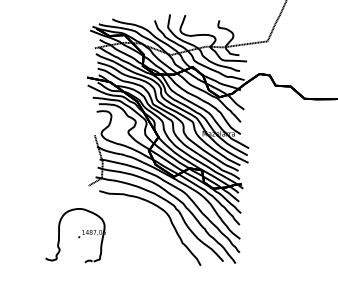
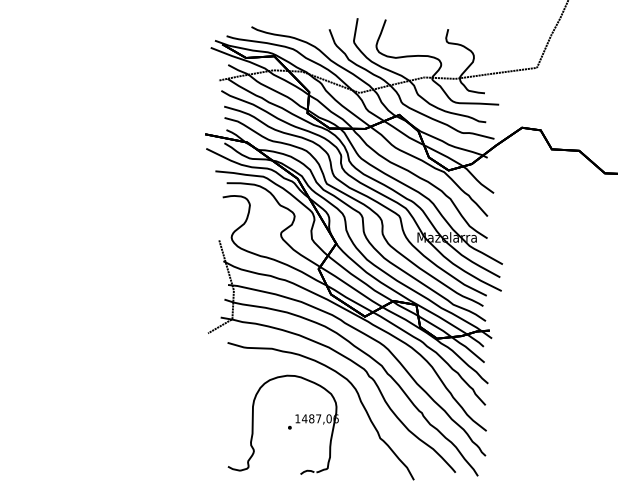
part: (75, 235) -> (283, 424), moved

